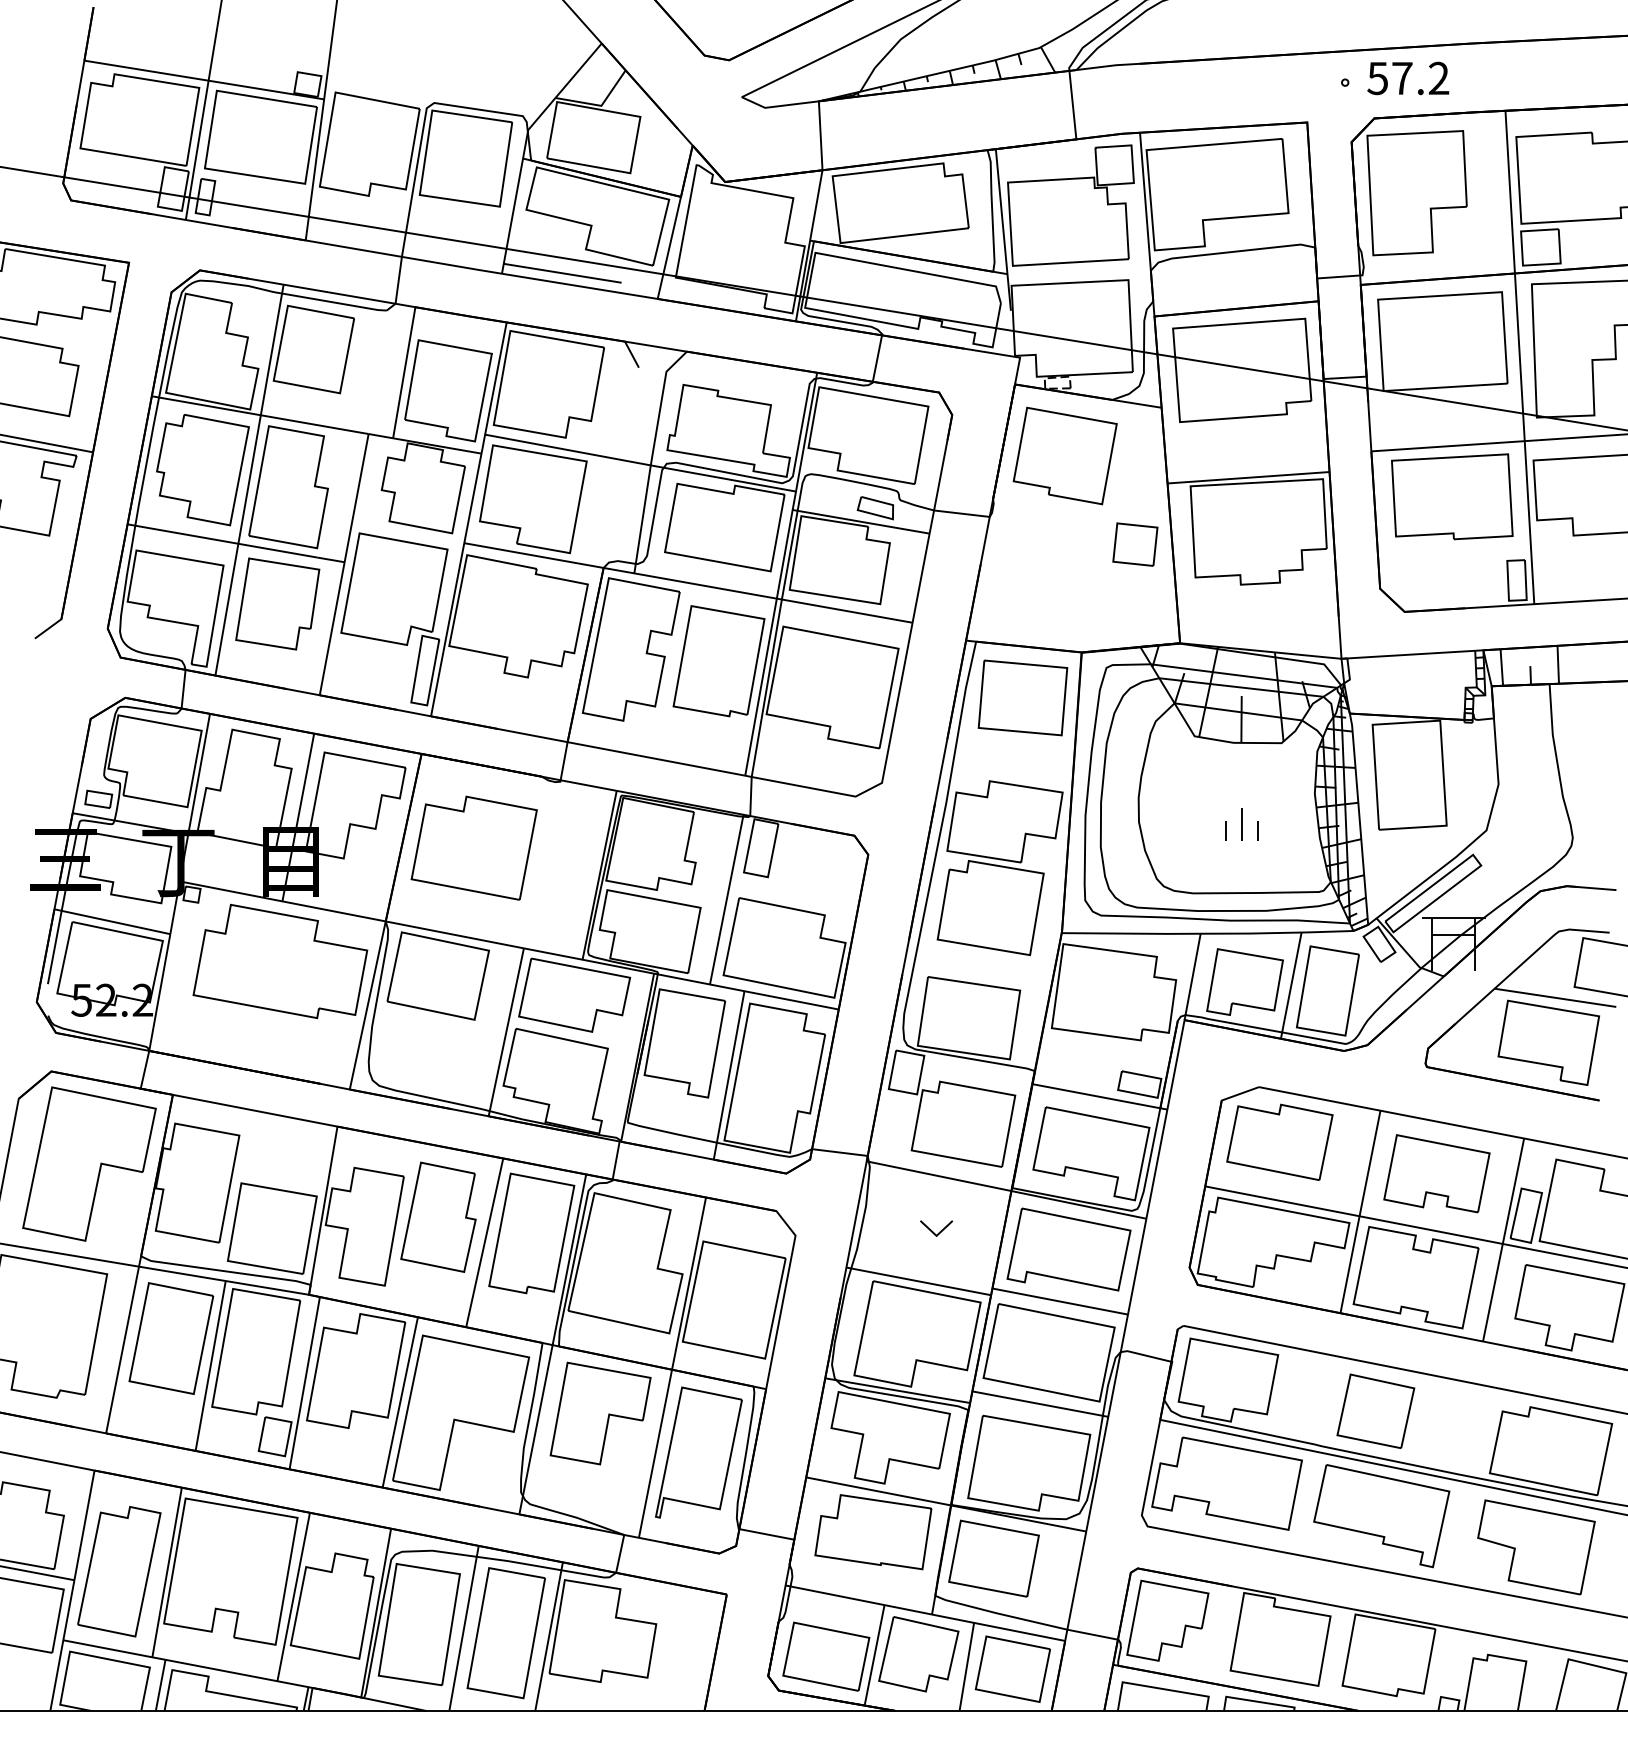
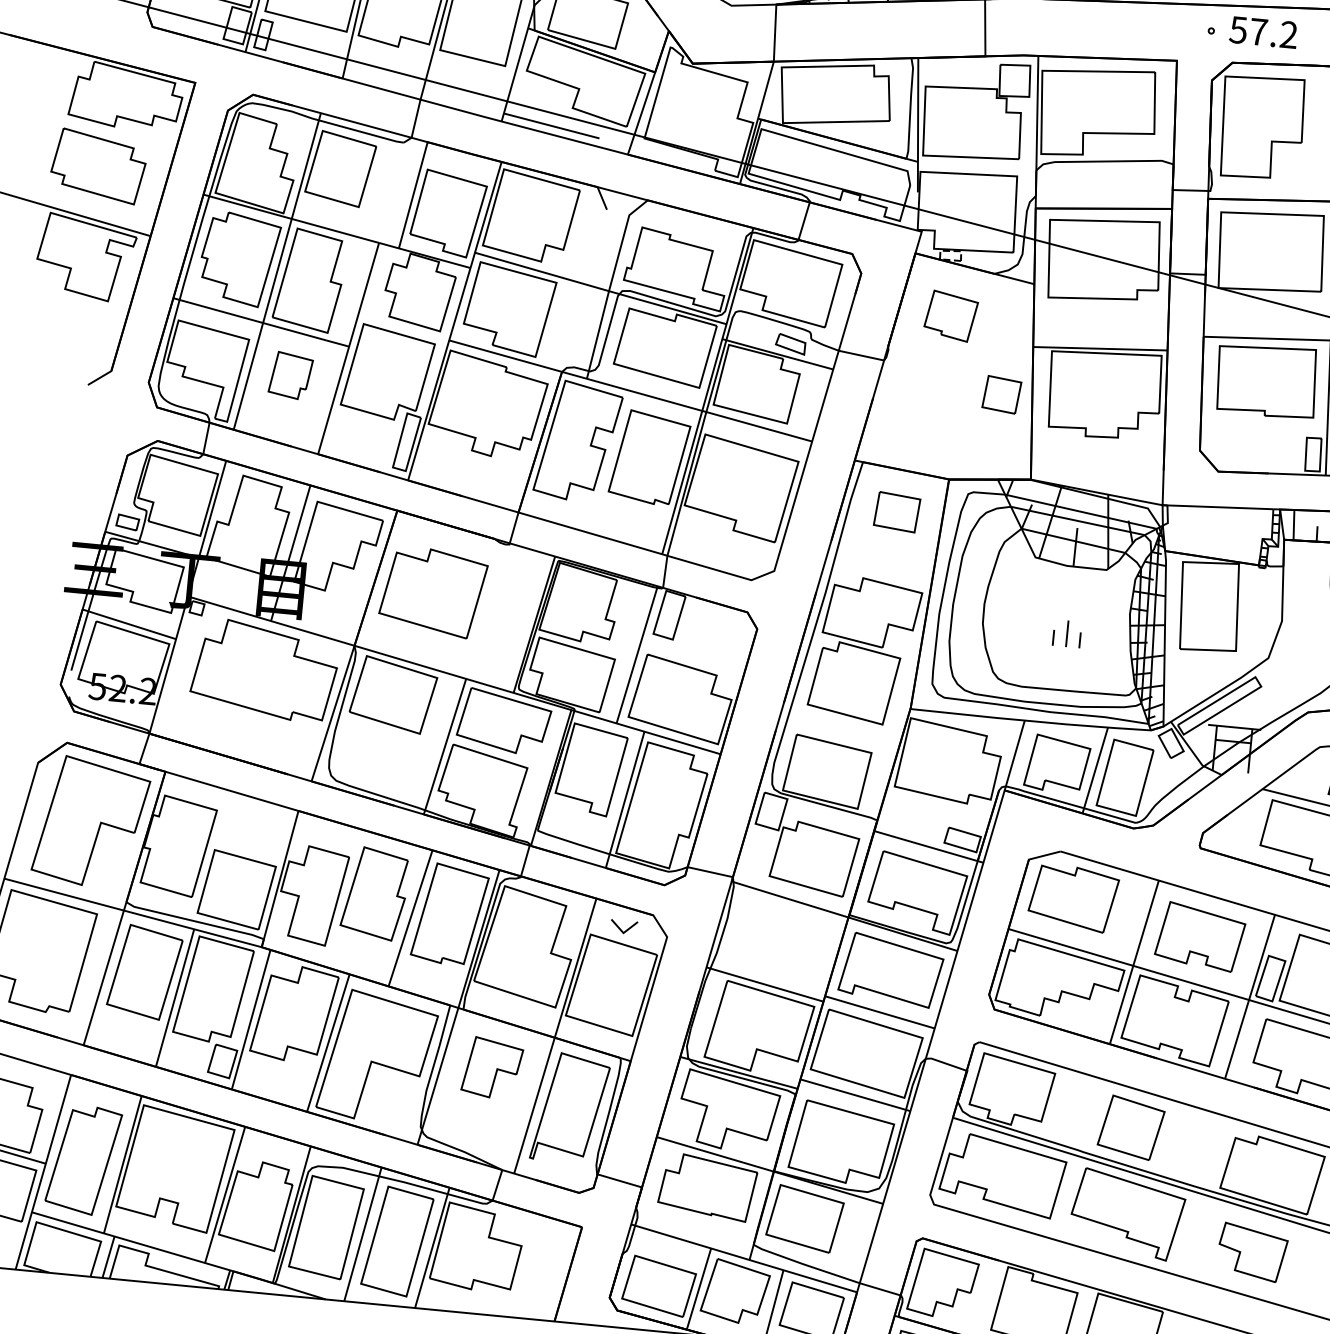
part: (1064, 455) -> (950, 315), size x0.6
part: (277, 603) -> (290, 375), size x0.6
part: (1022, 697) -> (896, 511), size x0.6
part: (936, 1228) -> (624, 926), moved
part: (600, 1413) -> (492, 1068), size x0.7
part: (1536, 1547) -> (1252, 1252), size x0.7

